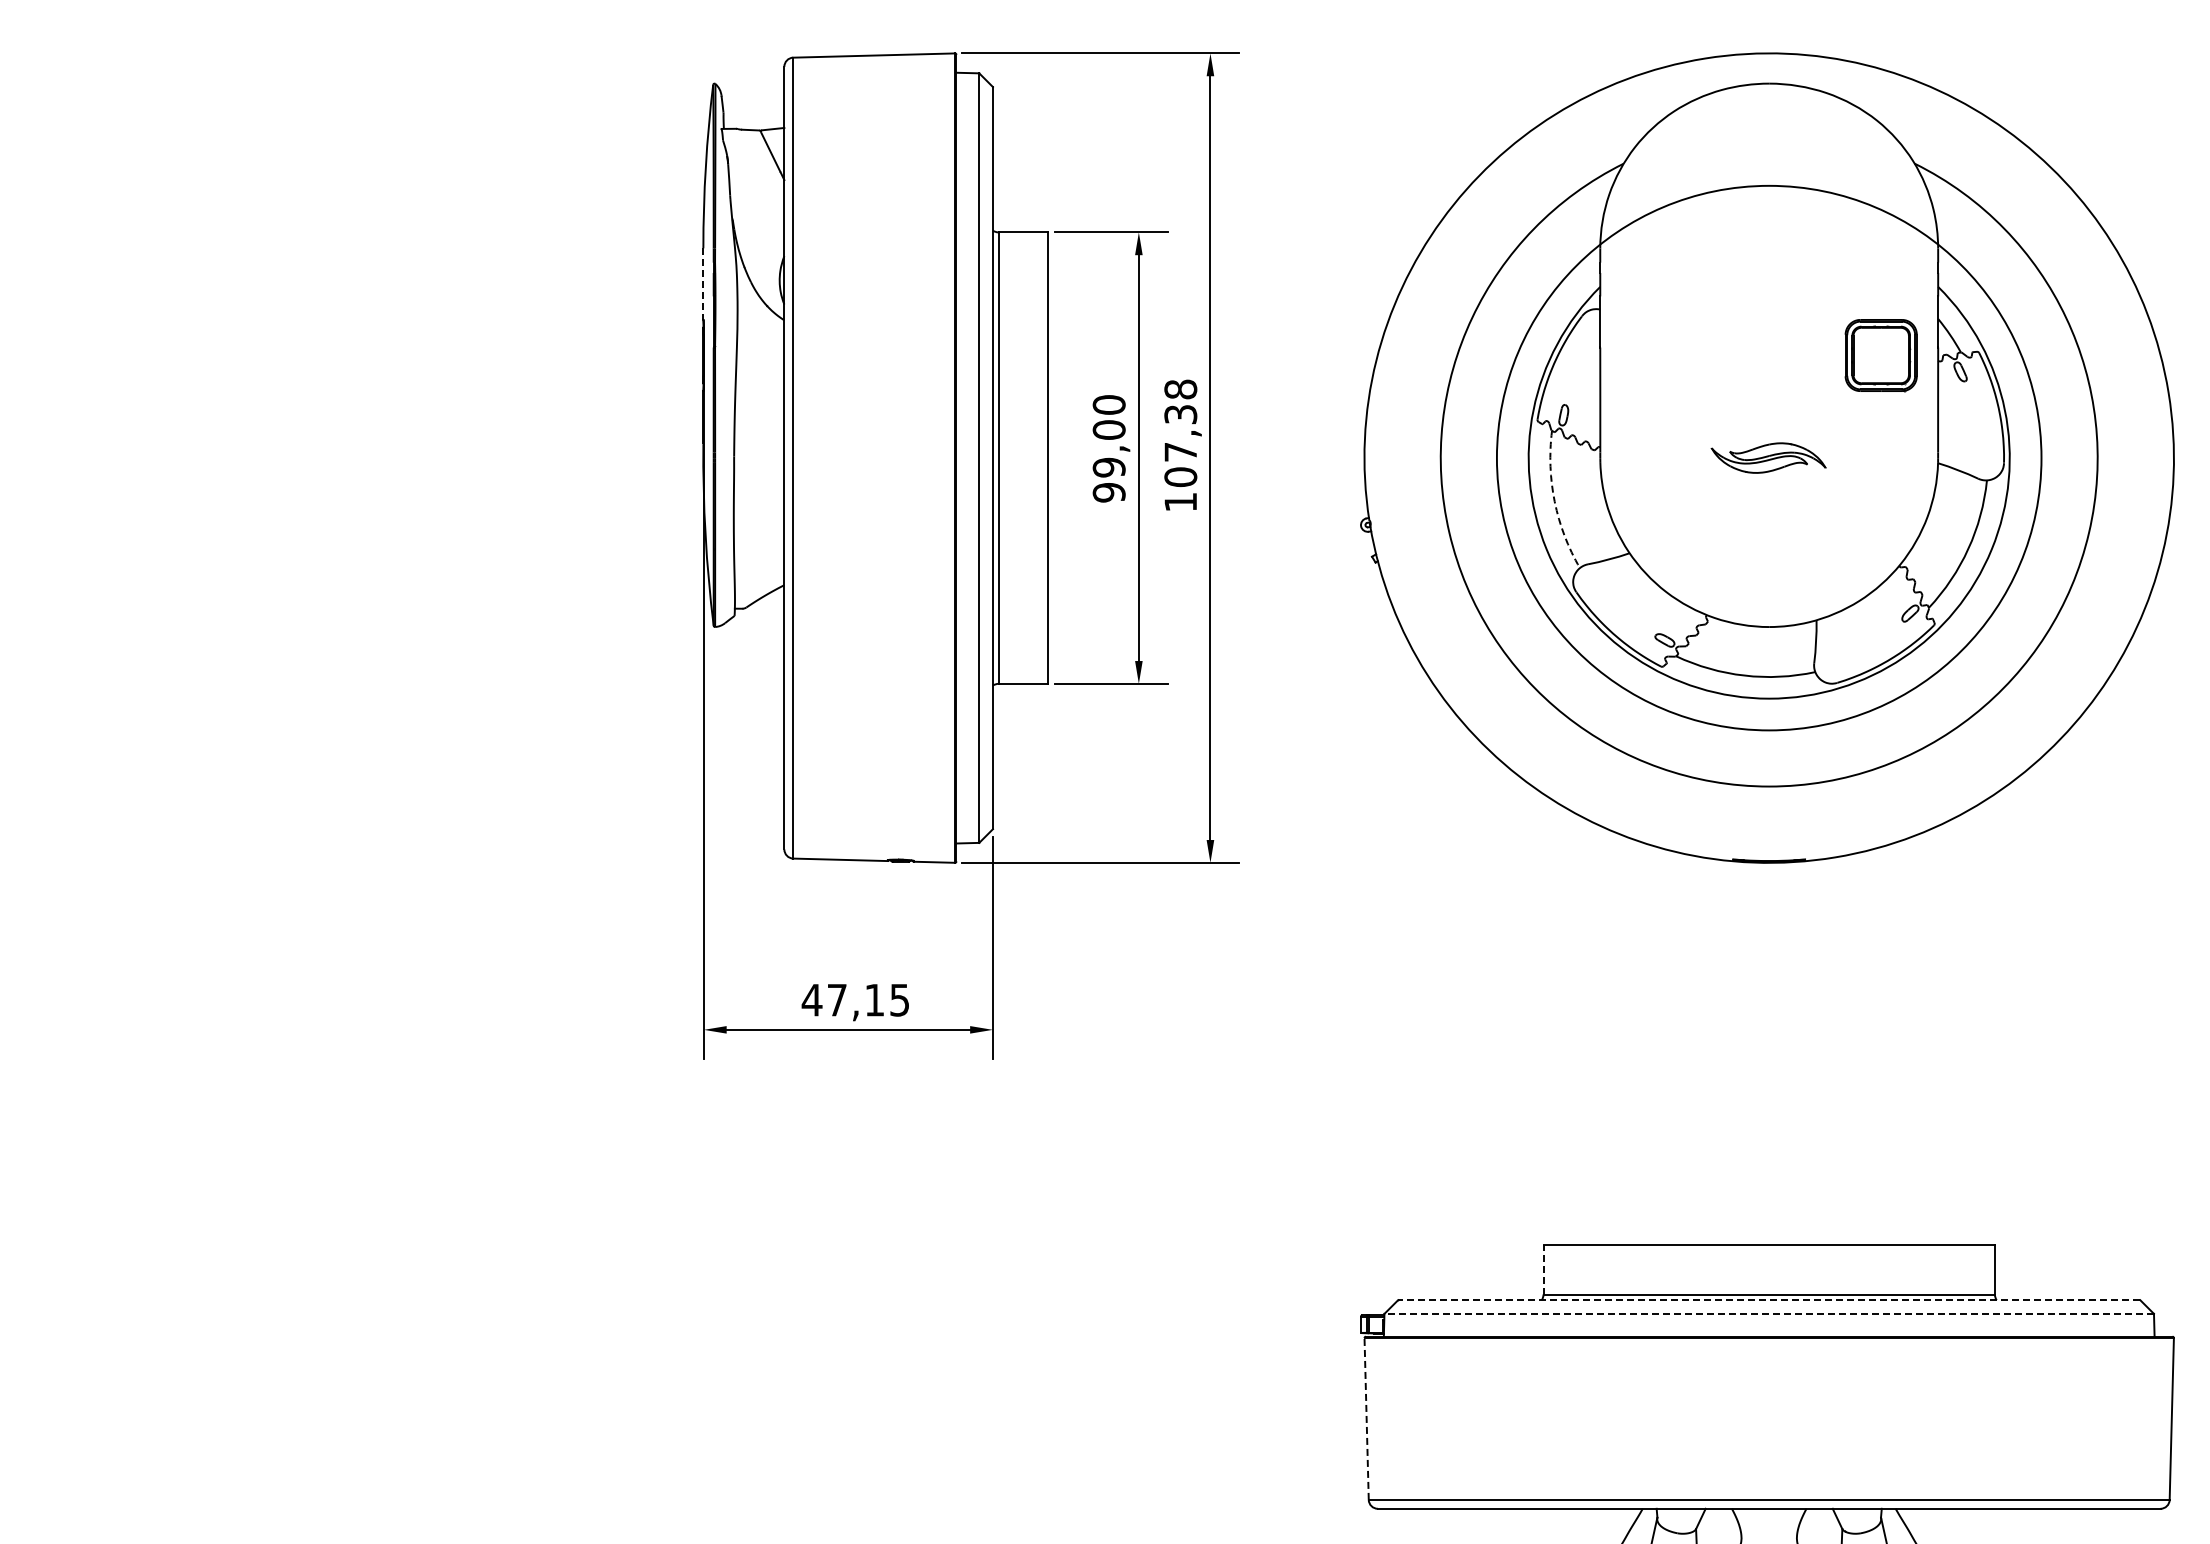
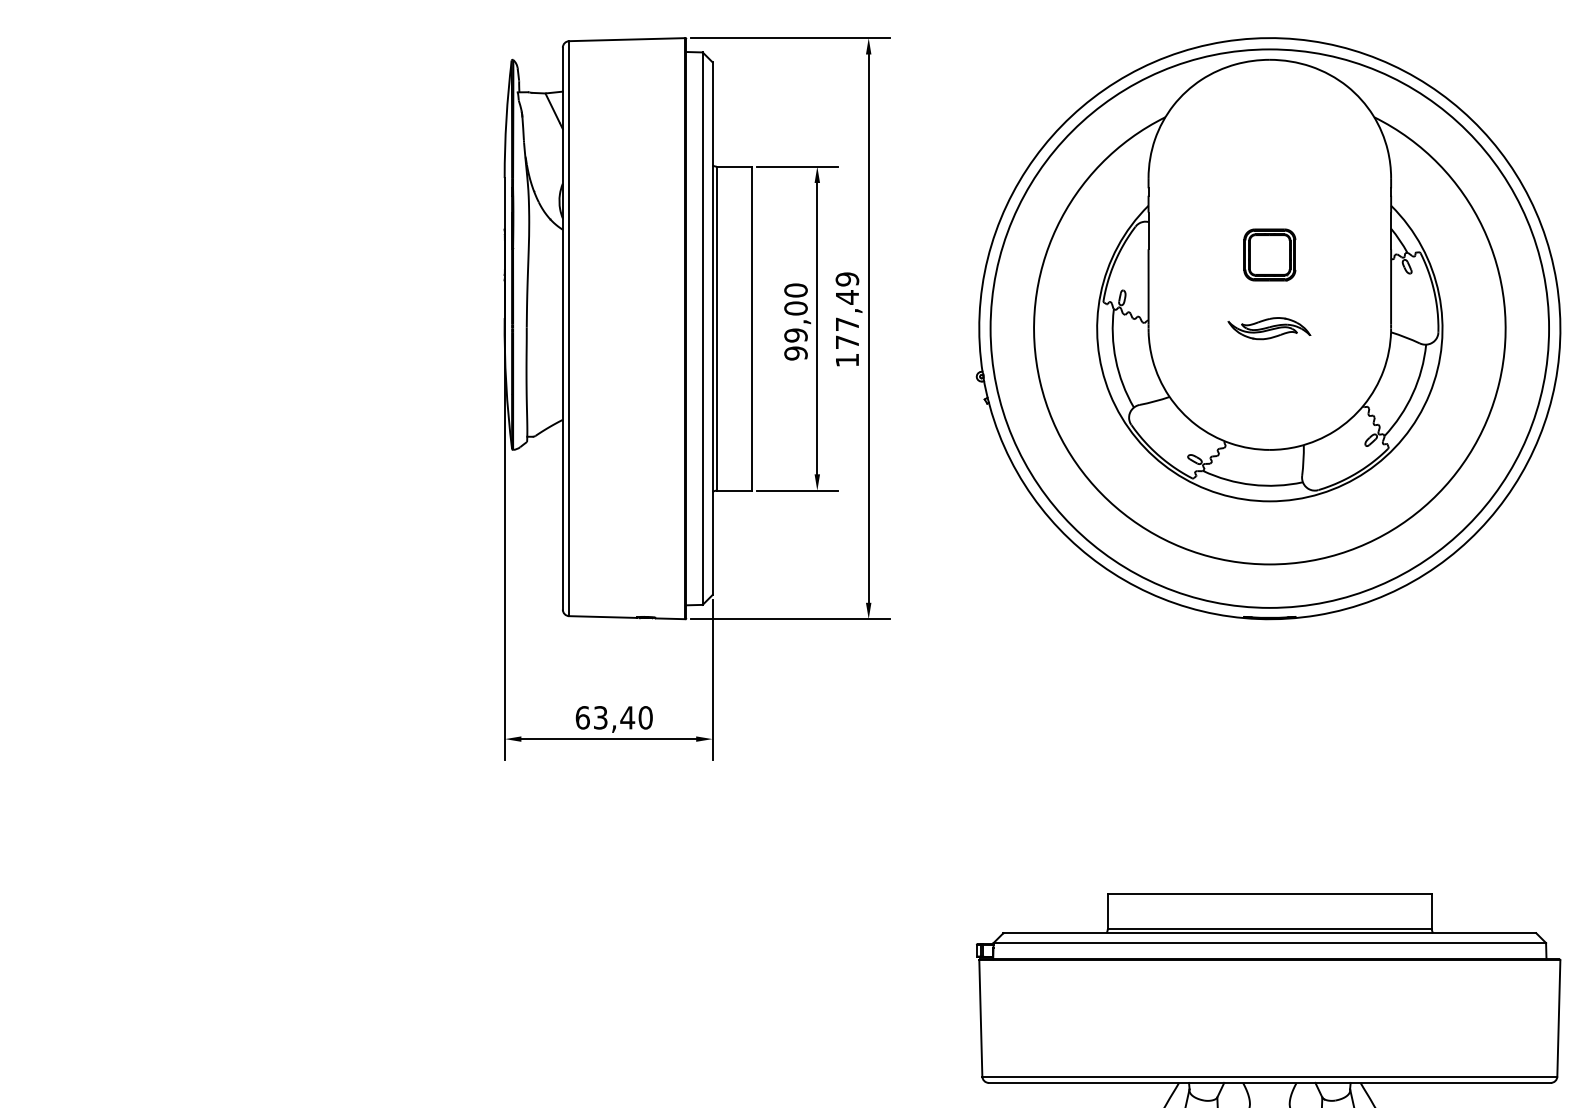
line: (703, 284) -> (504, 204), dashed -> solid
part: (1880, 355) -> (1269, 254), moved
text: (1180, 433) -> (847, 310), 107,38 -> 177,49
circle: (1769, 458) -> (1270, 328), size x1.43
arc: (1554, 501) -> (1115, 359), dashed -> solid
text: (855, 999) -> (613, 717), 47,15 -> 63,40
line: (1543, 1270) -> (1107, 911), dashed -> solid
line: (1768, 1300) -> (1269, 933), dashed -> solid
line: (1769, 1313) -> (1270, 942), dashed -> solid
line: (1366, 1419) -> (980, 1018), dashed -> solid

